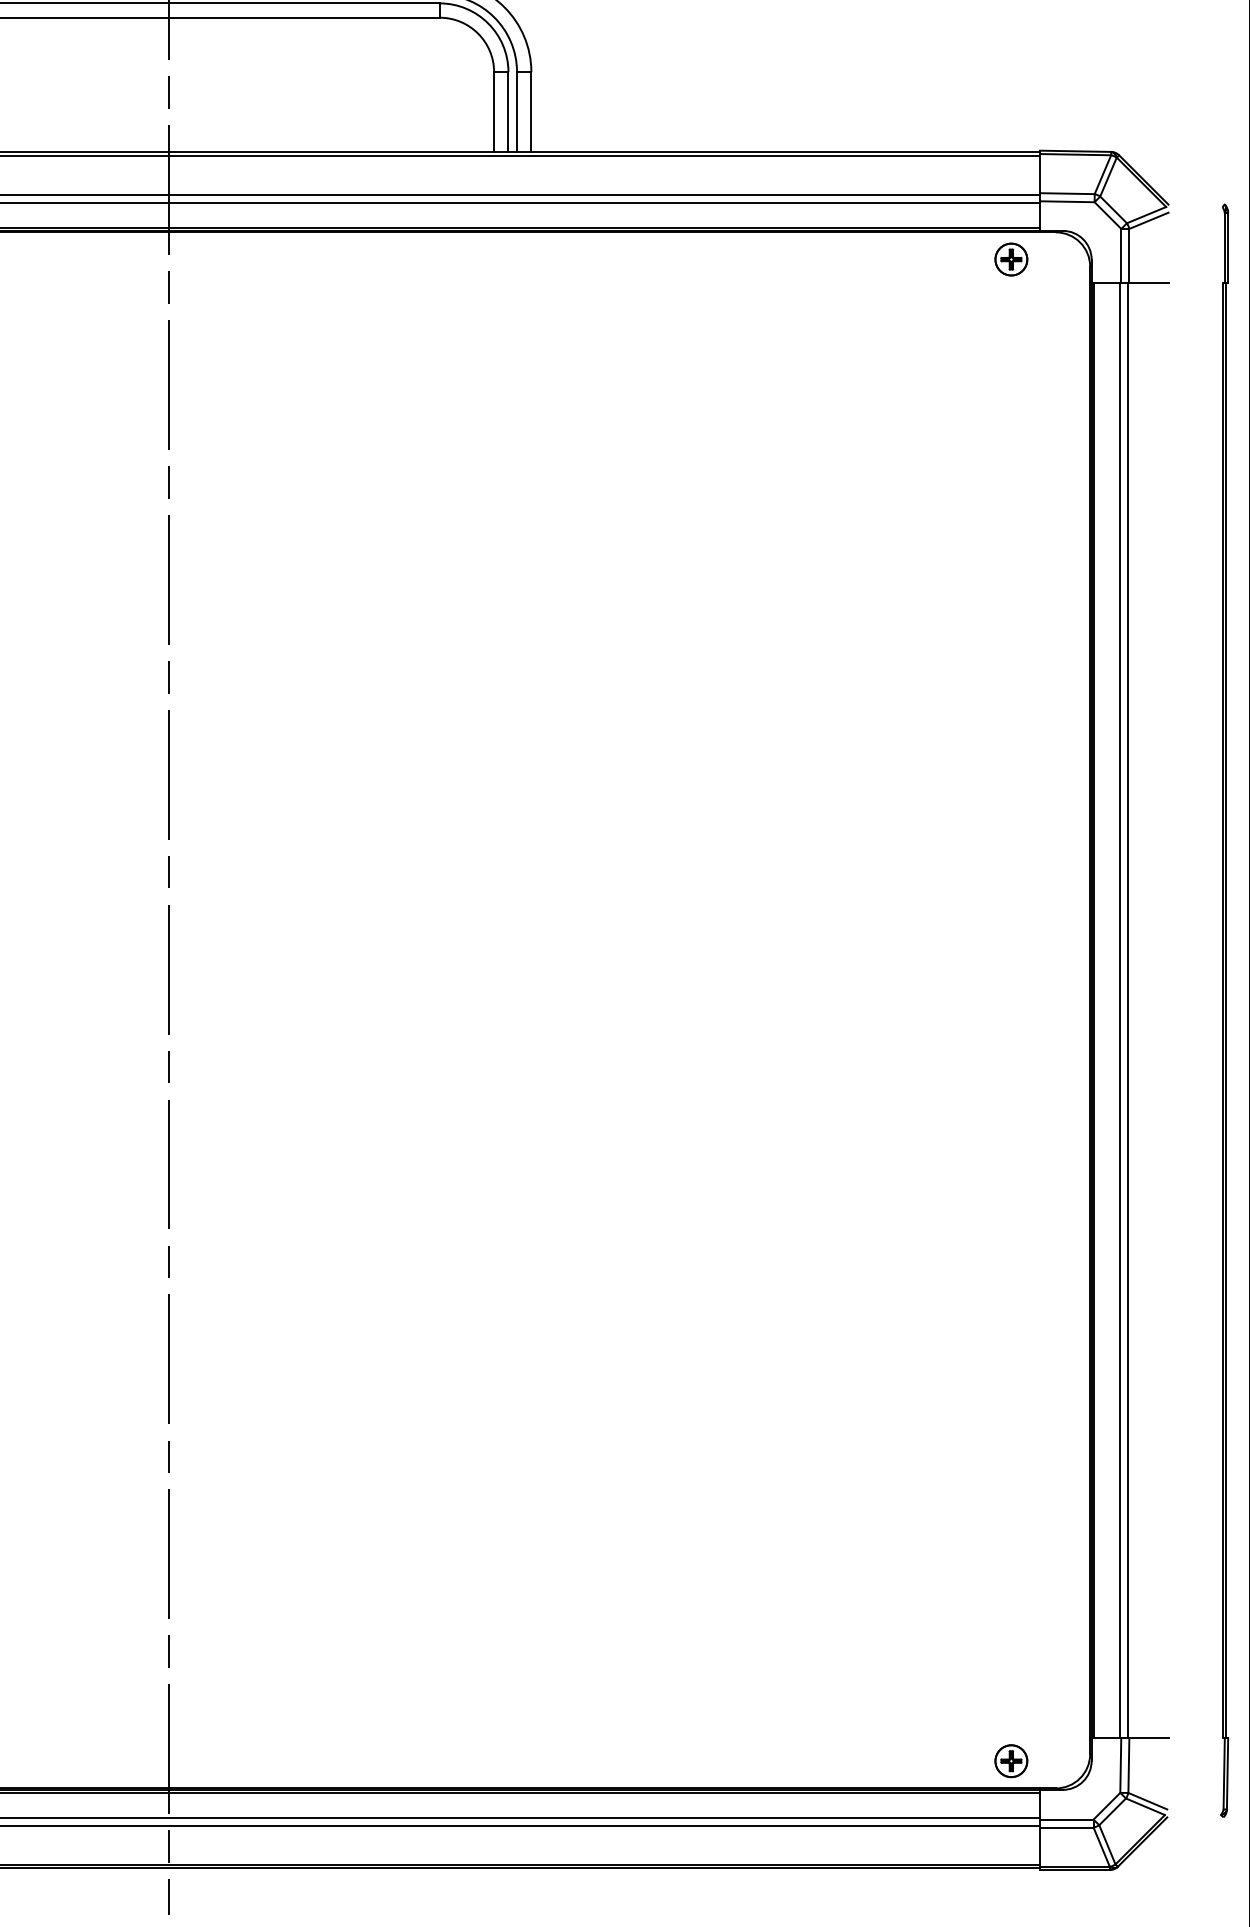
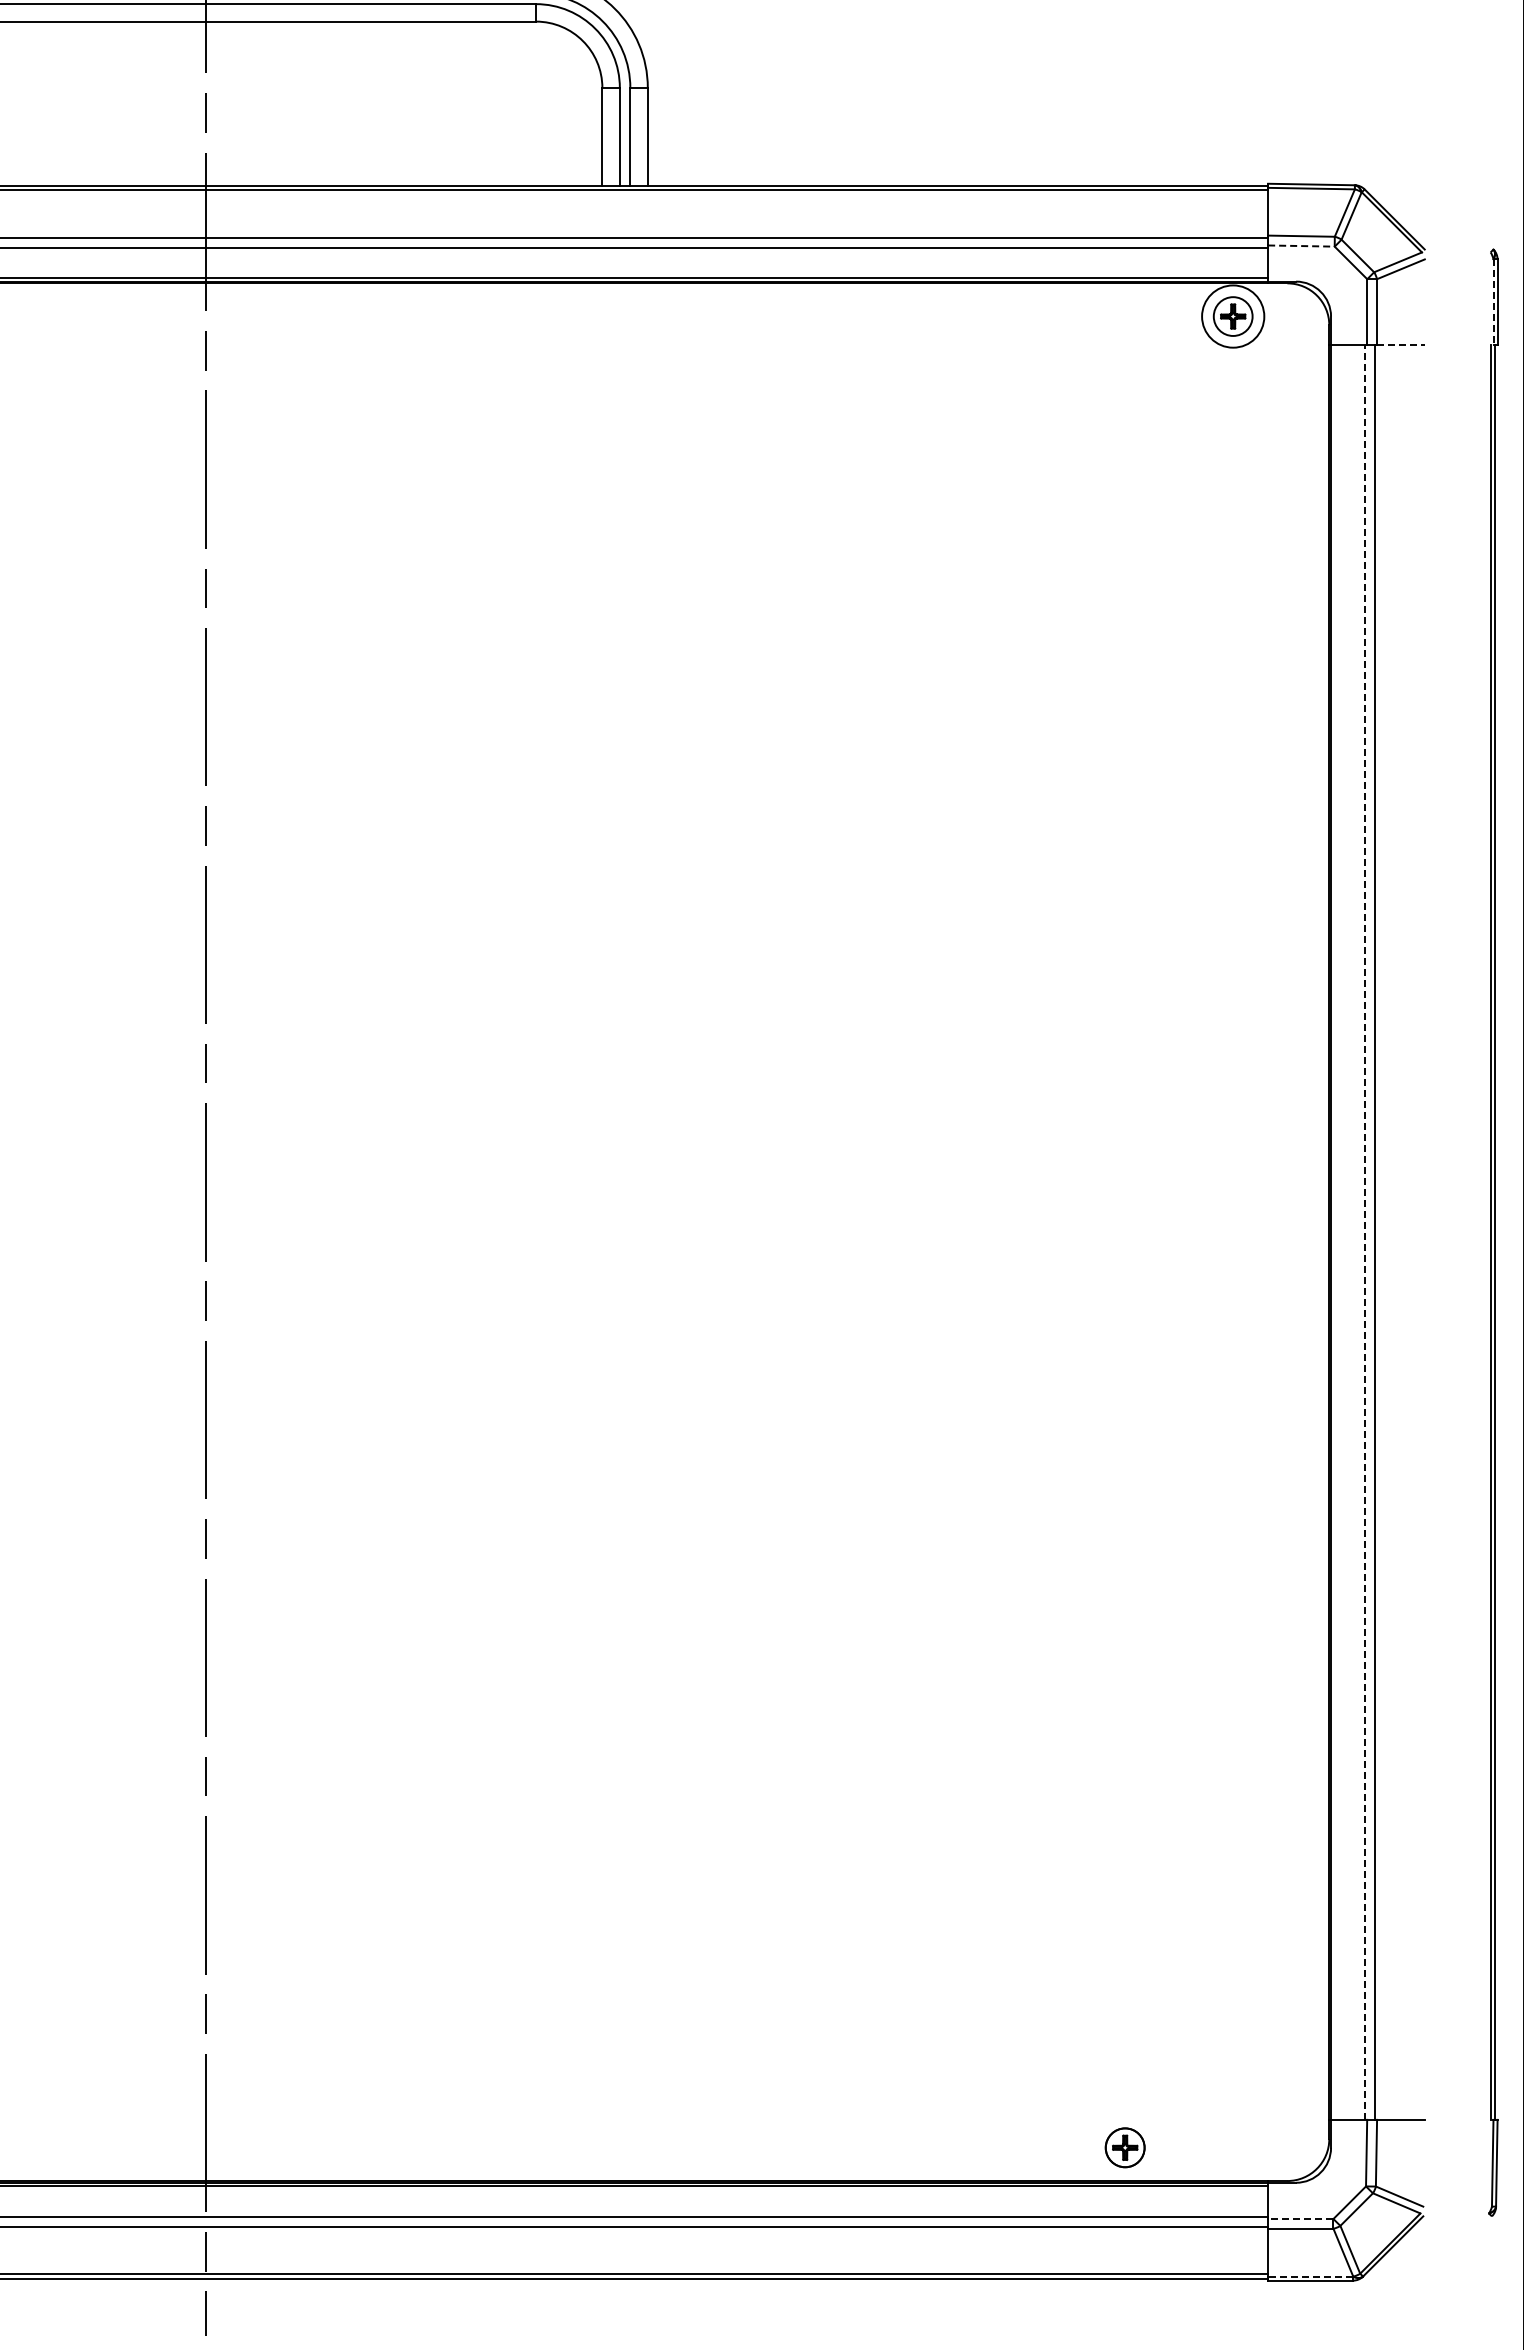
line: (1067, 202) -> (1301, 246), solid -> dashed
line: (1224, 247) -> (1493, 301), solid -> dashed
circle: (1010, 259) -> (1232, 316), size x1.6
line: (1148, 282) -> (1400, 344), solid -> dashed
line: (1094, 1009) -> (1334, 1231), removed
line: (1119, 1010) -> (1365, 1232), solid -> dashed
part: (1010, 1760) -> (1124, 2147), moved
line: (1066, 1819) -> (1300, 2219), solid -> dashed
line: (1074, 1866) -> (1310, 2276), solid -> dashed

